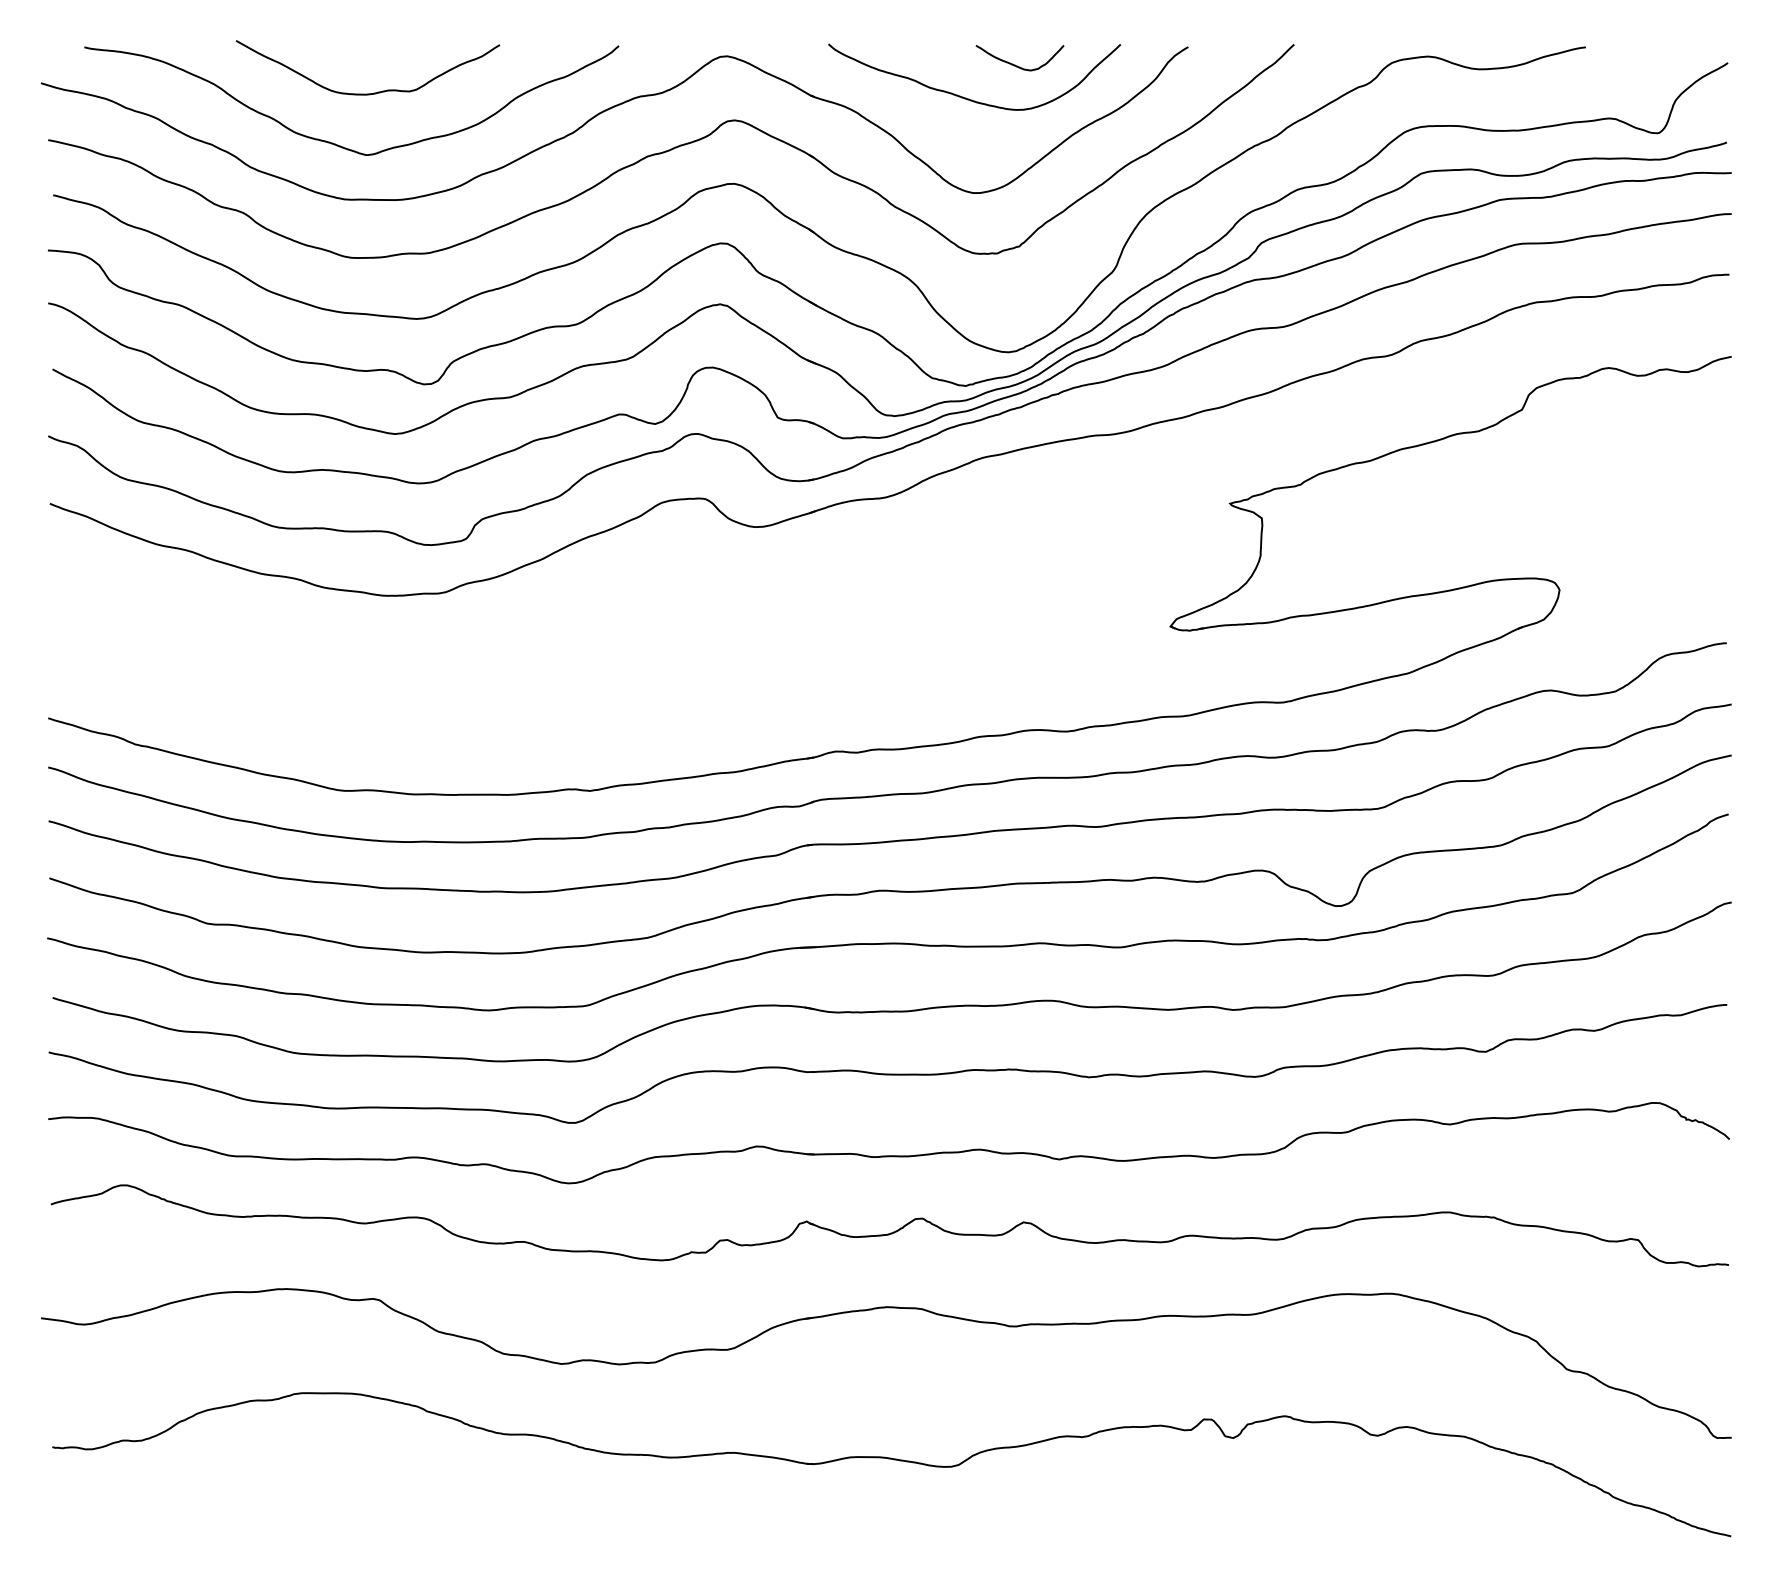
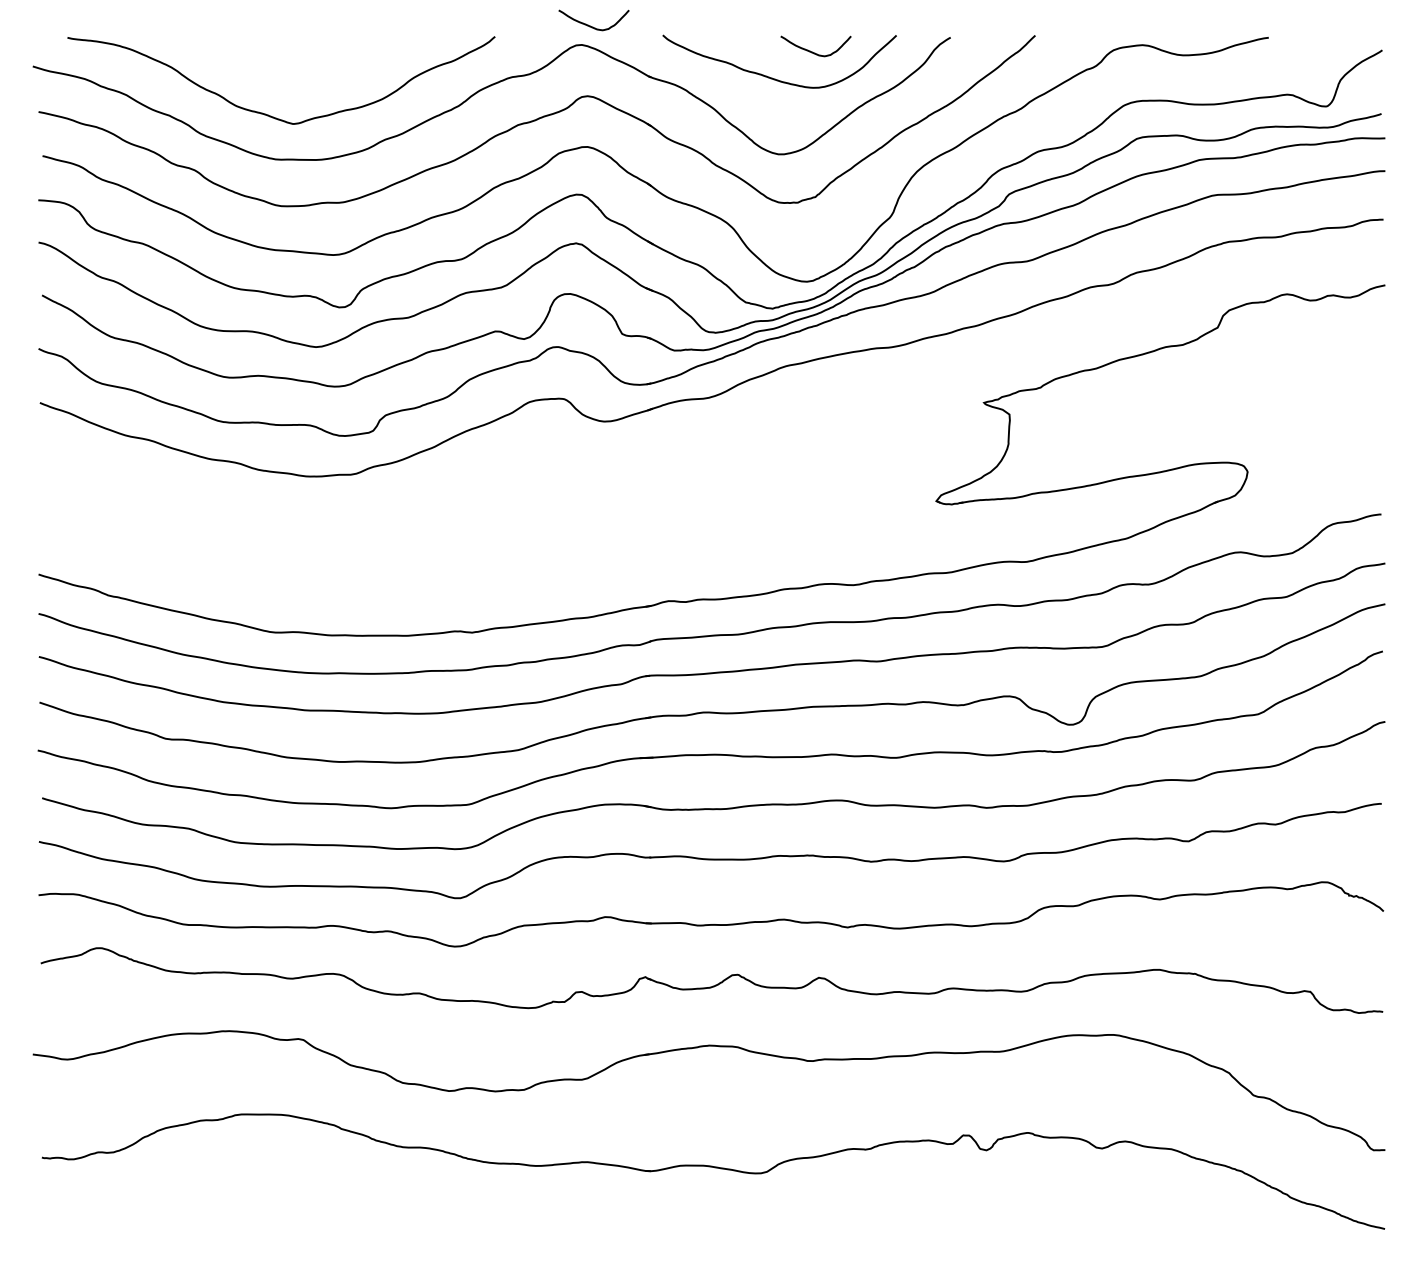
curve: (738, 32) -> (590, 25), added
curve: (374, 92) -> (299, 73), removed

